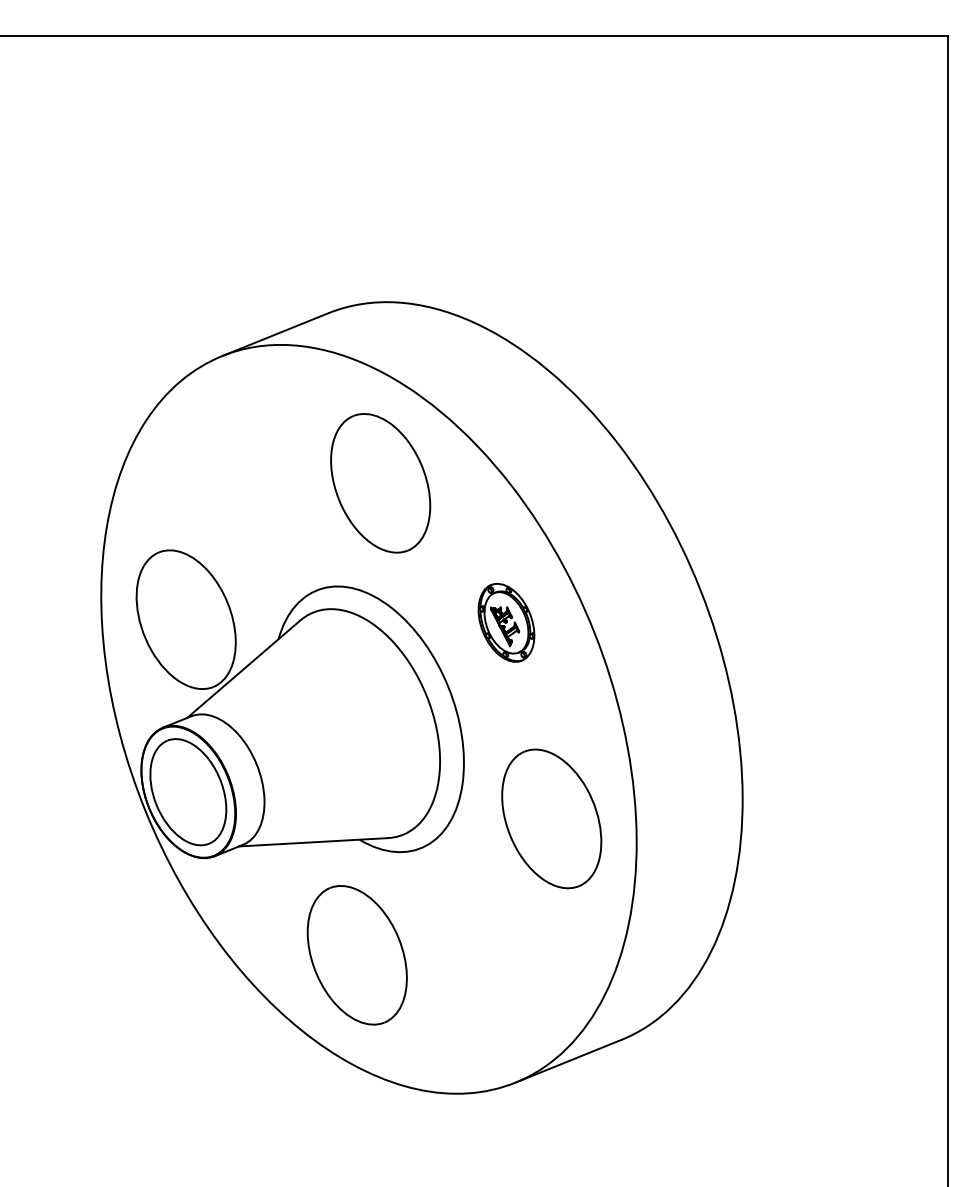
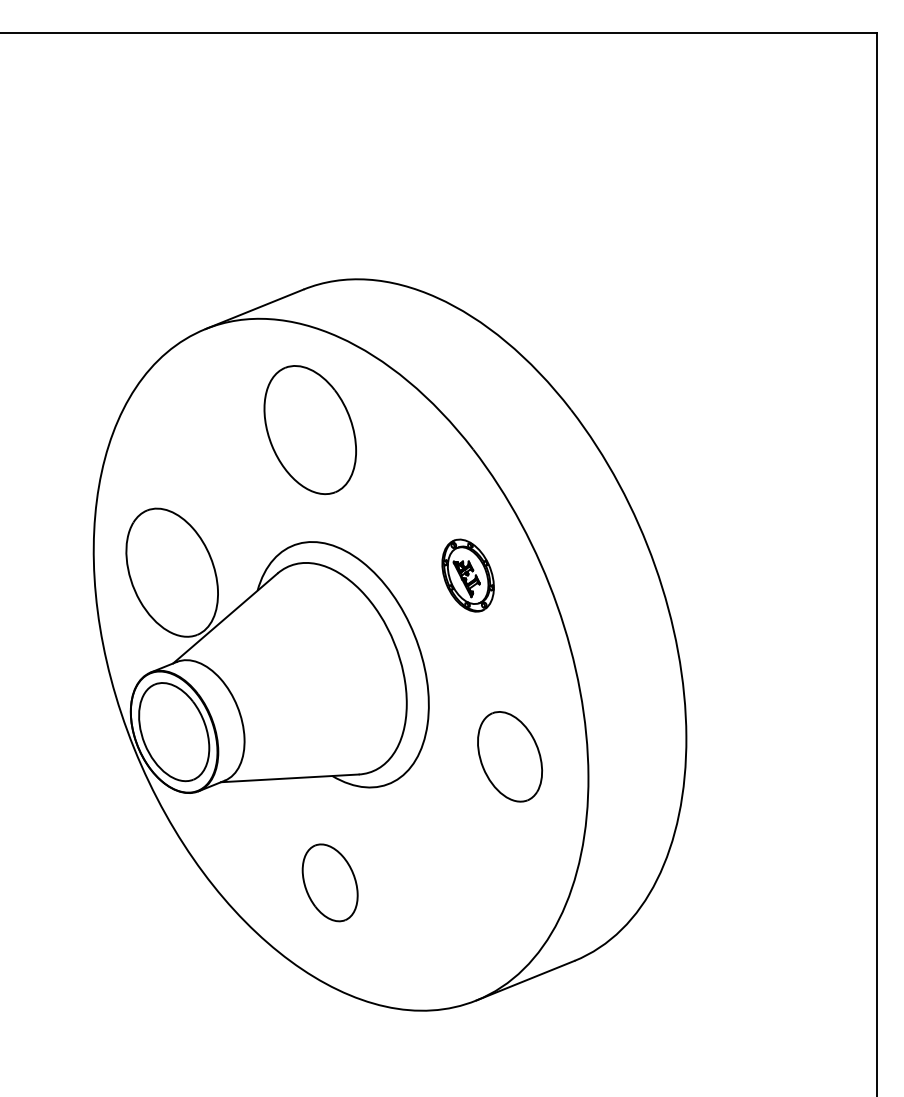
part: (380, 483) -> (310, 430), moved
part: (551, 818) -> (509, 756), size x0.7
part: (356, 955) -> (329, 882), size x0.6

